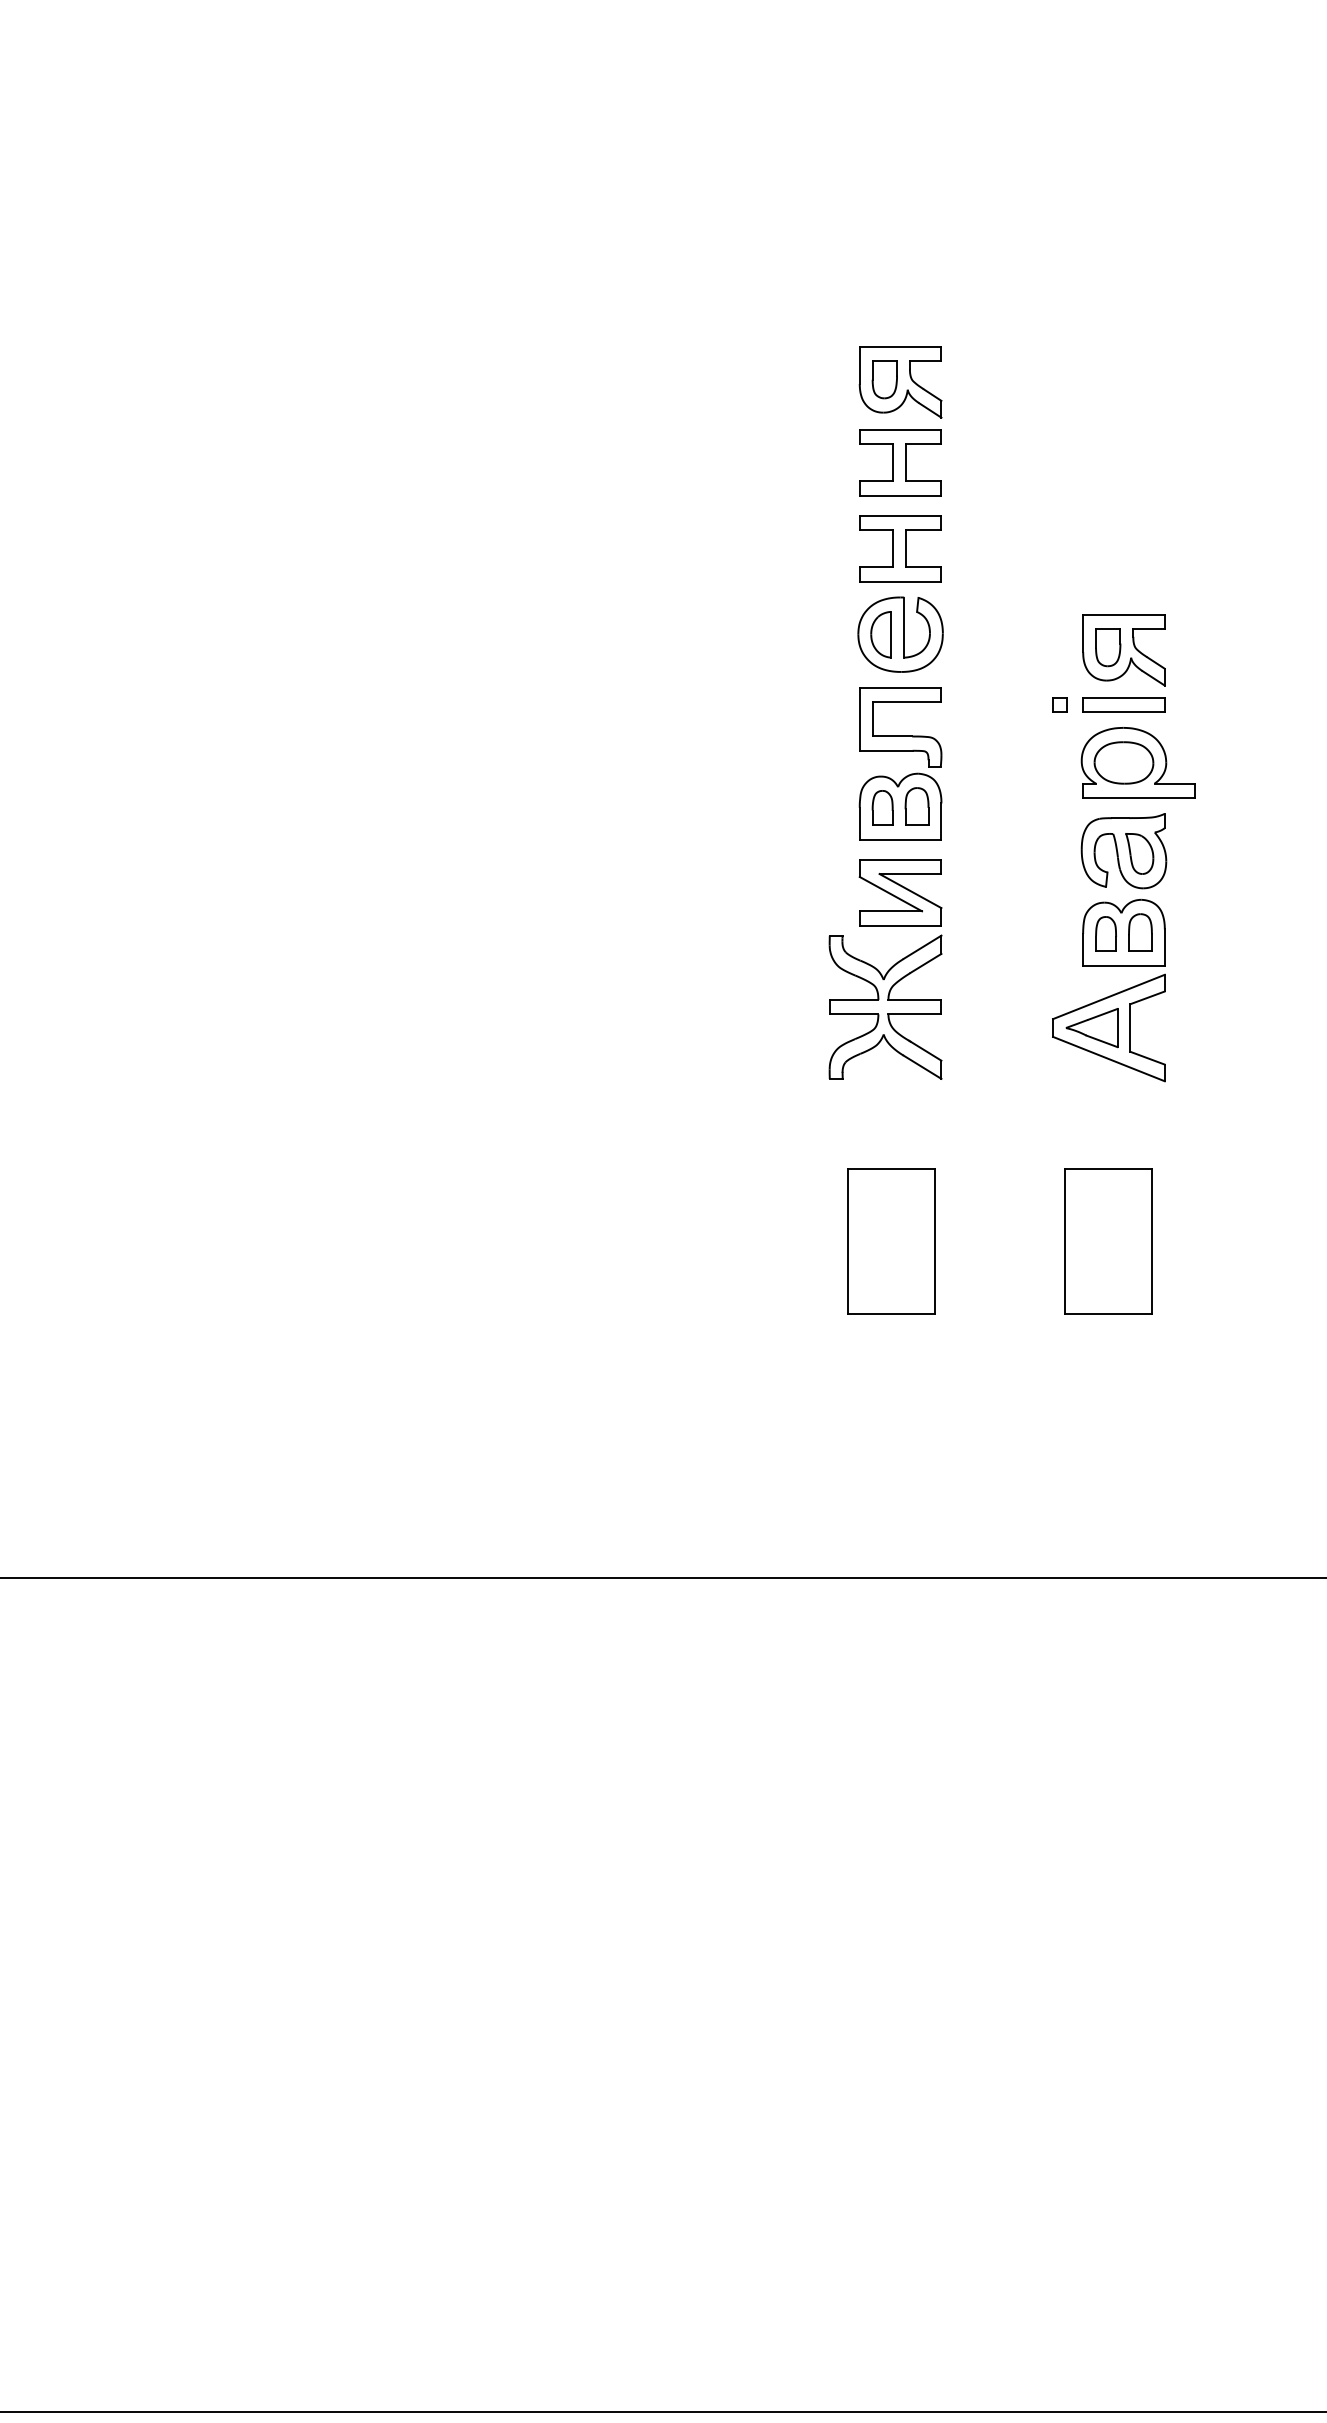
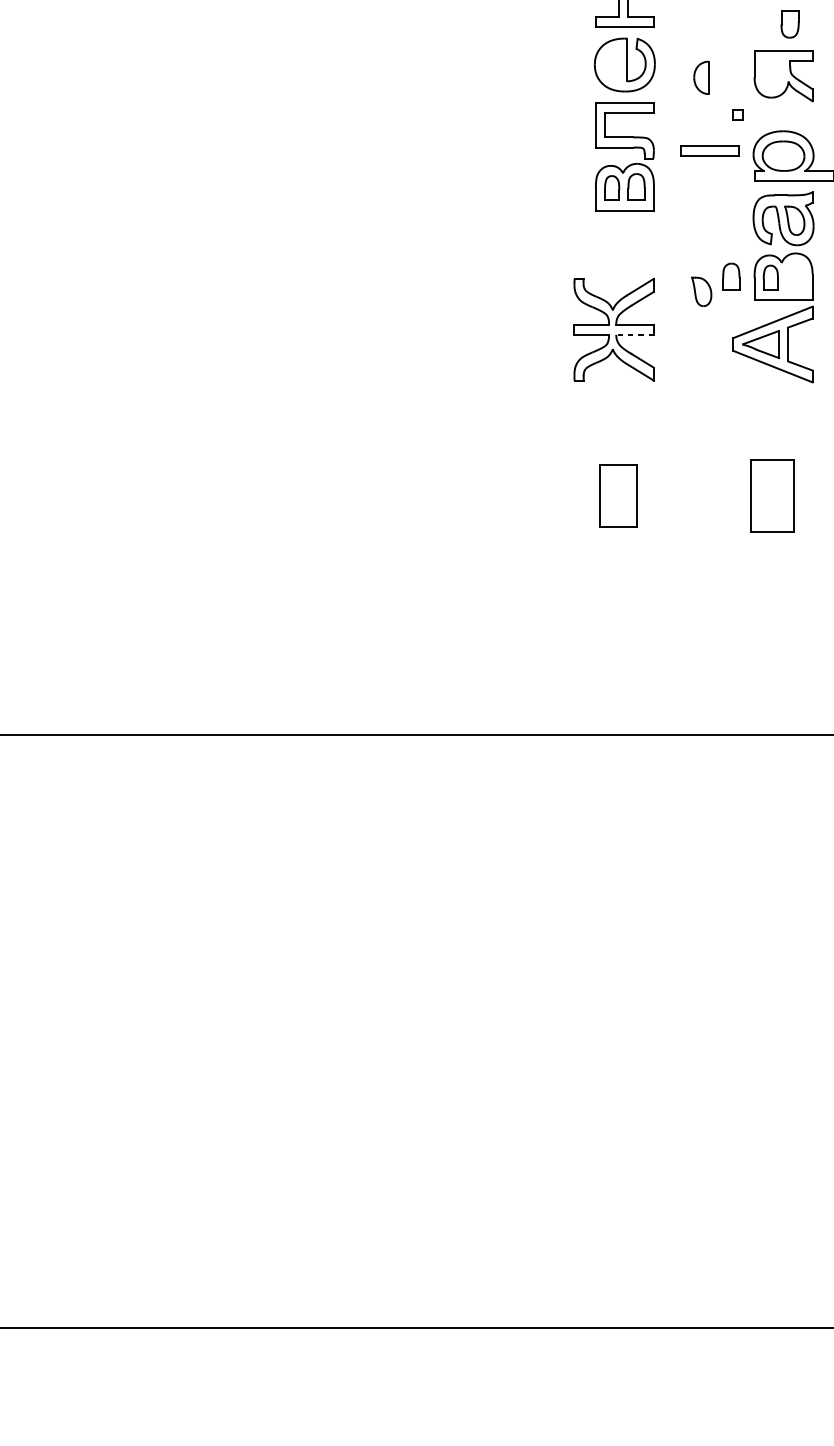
part: (880, 634) -> (700, 77), moved
part: (1108, 647) -> (790, 24), moved
part: (1123, 704) -> (710, 150), moved
part: (900, 892) -> (624, 248), removed
part: (1140, 932) -> (731, 276), moved
part: (1008, 953) -> (701, 291), added
line: (914, 1014) -> (634, 334), solid -> dashed
part: (891, 1241) -> (618, 496), size x0.6
part: (1108, 1241) -> (772, 496), size x0.7

